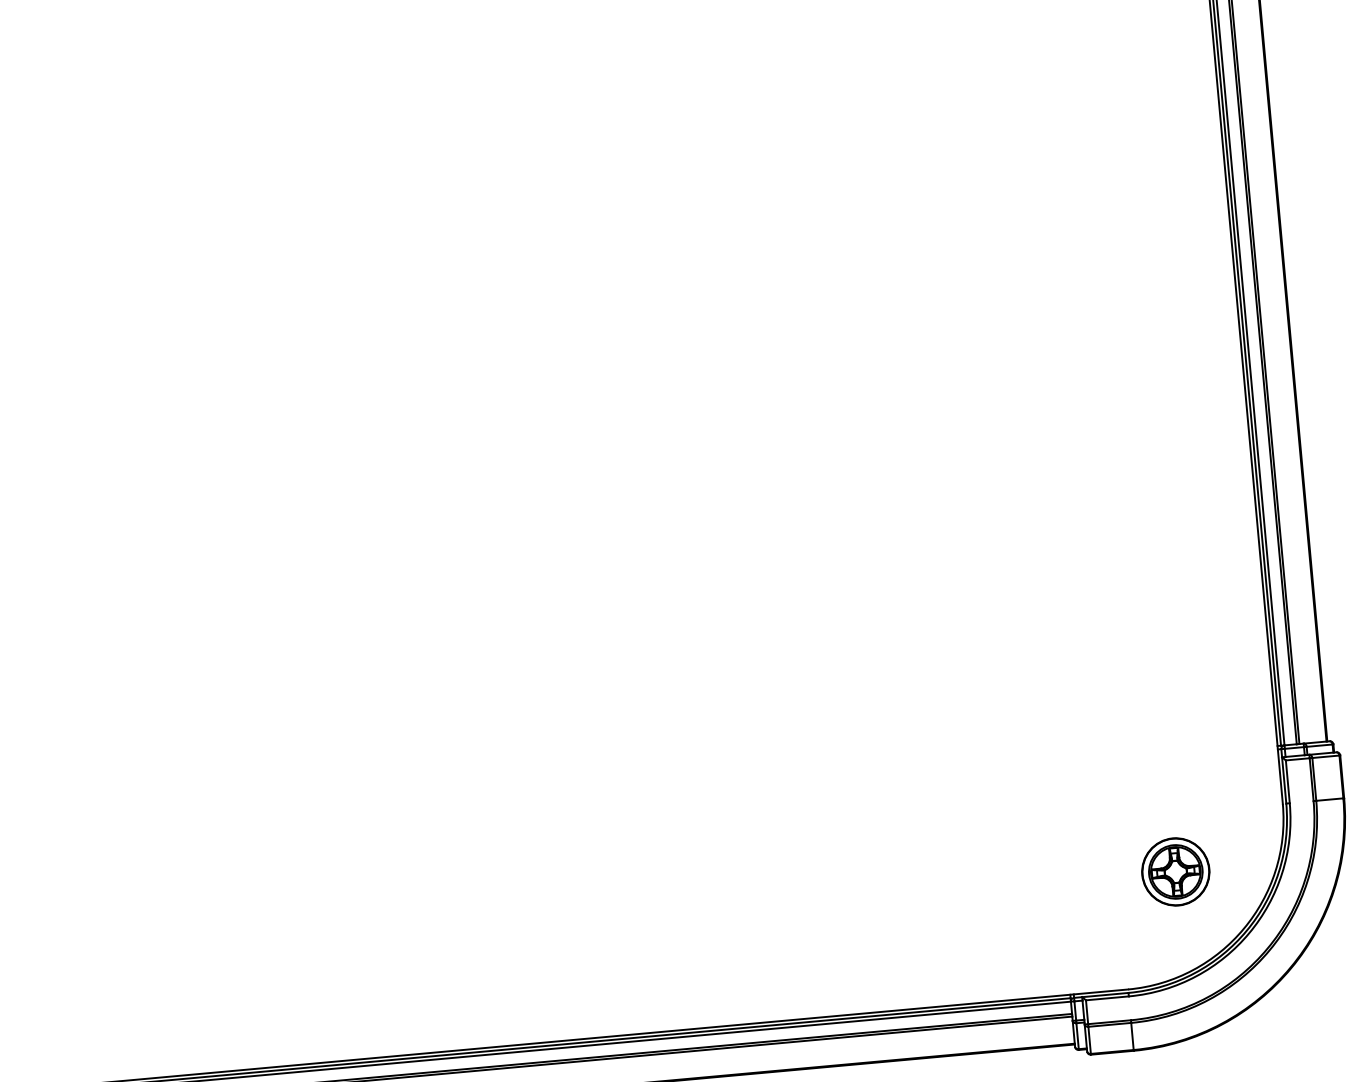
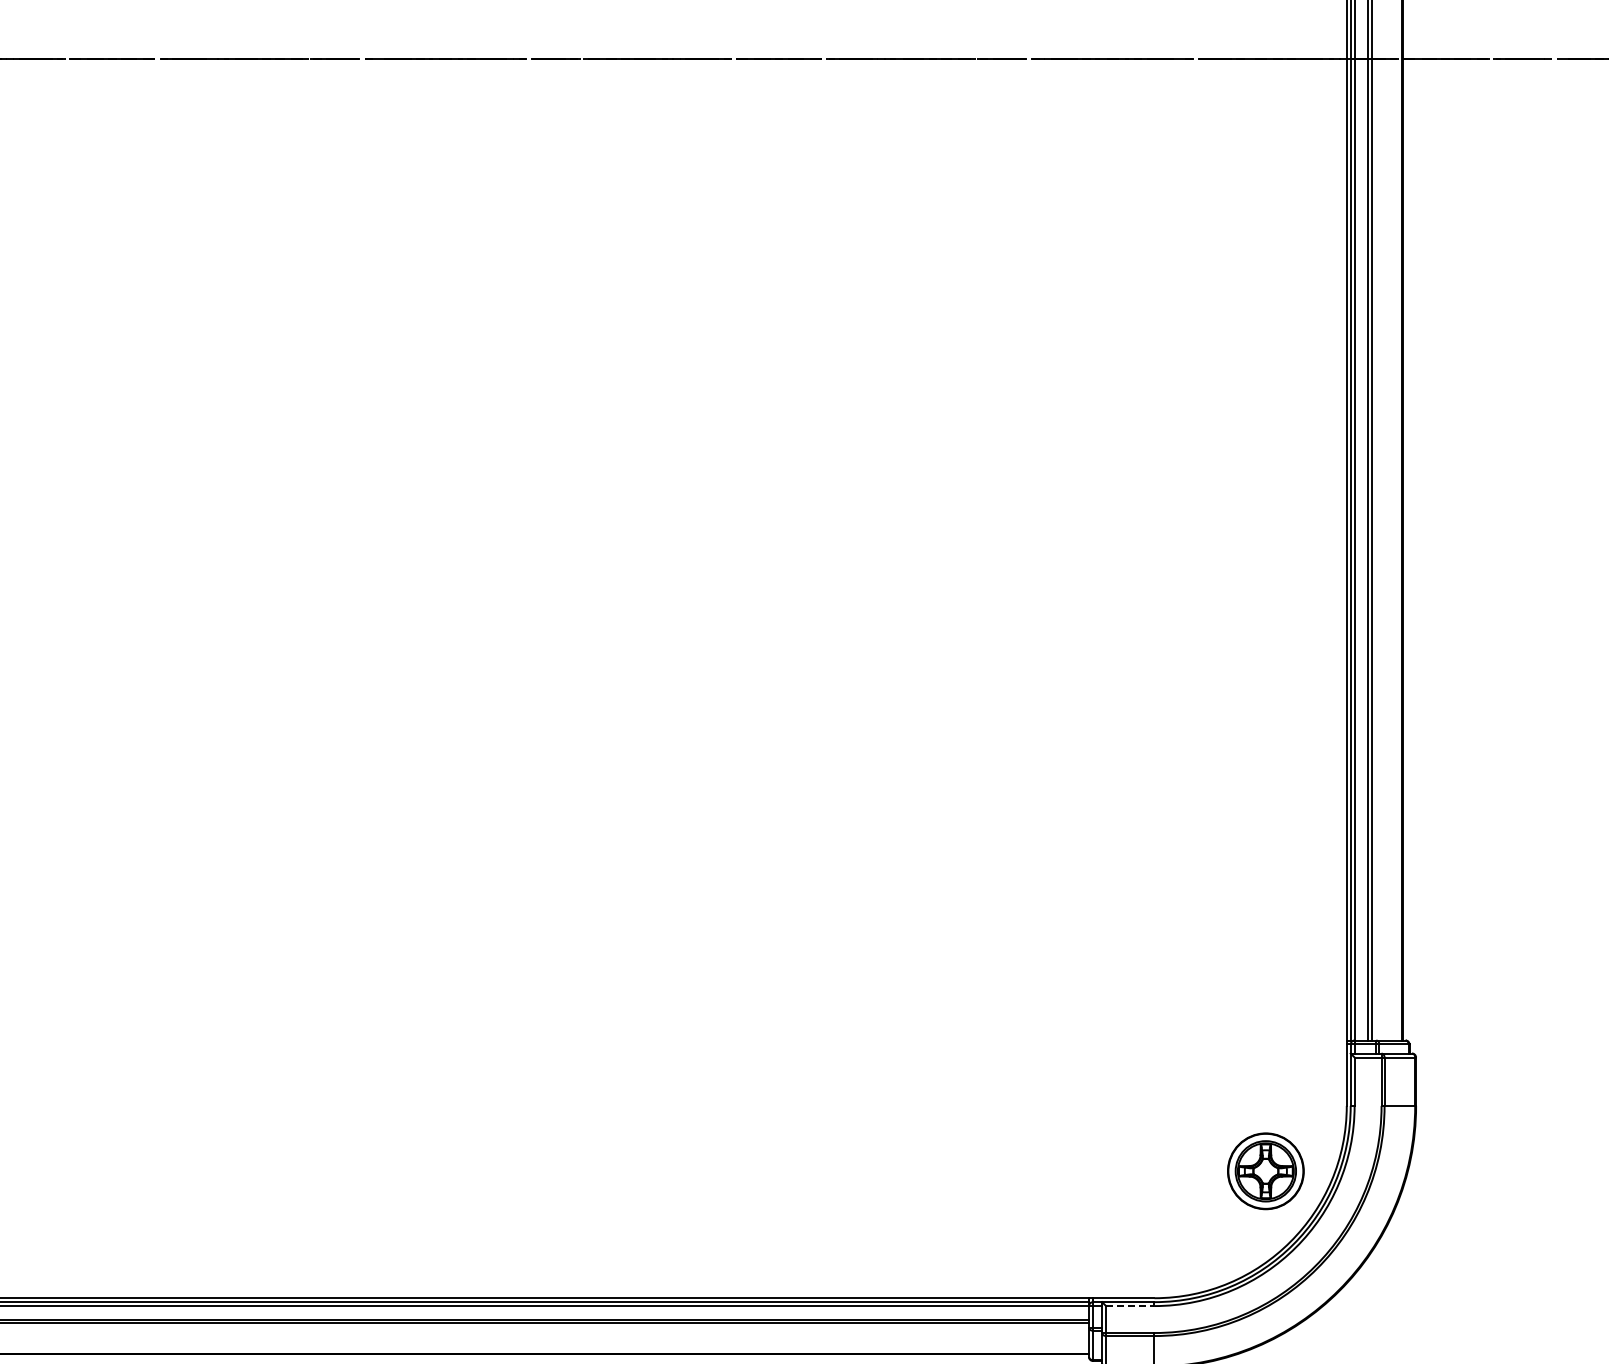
part: (1175, 872) -> (1265, 1171), moved
line: (1107, 998) -> (1130, 1306), solid -> dashed

